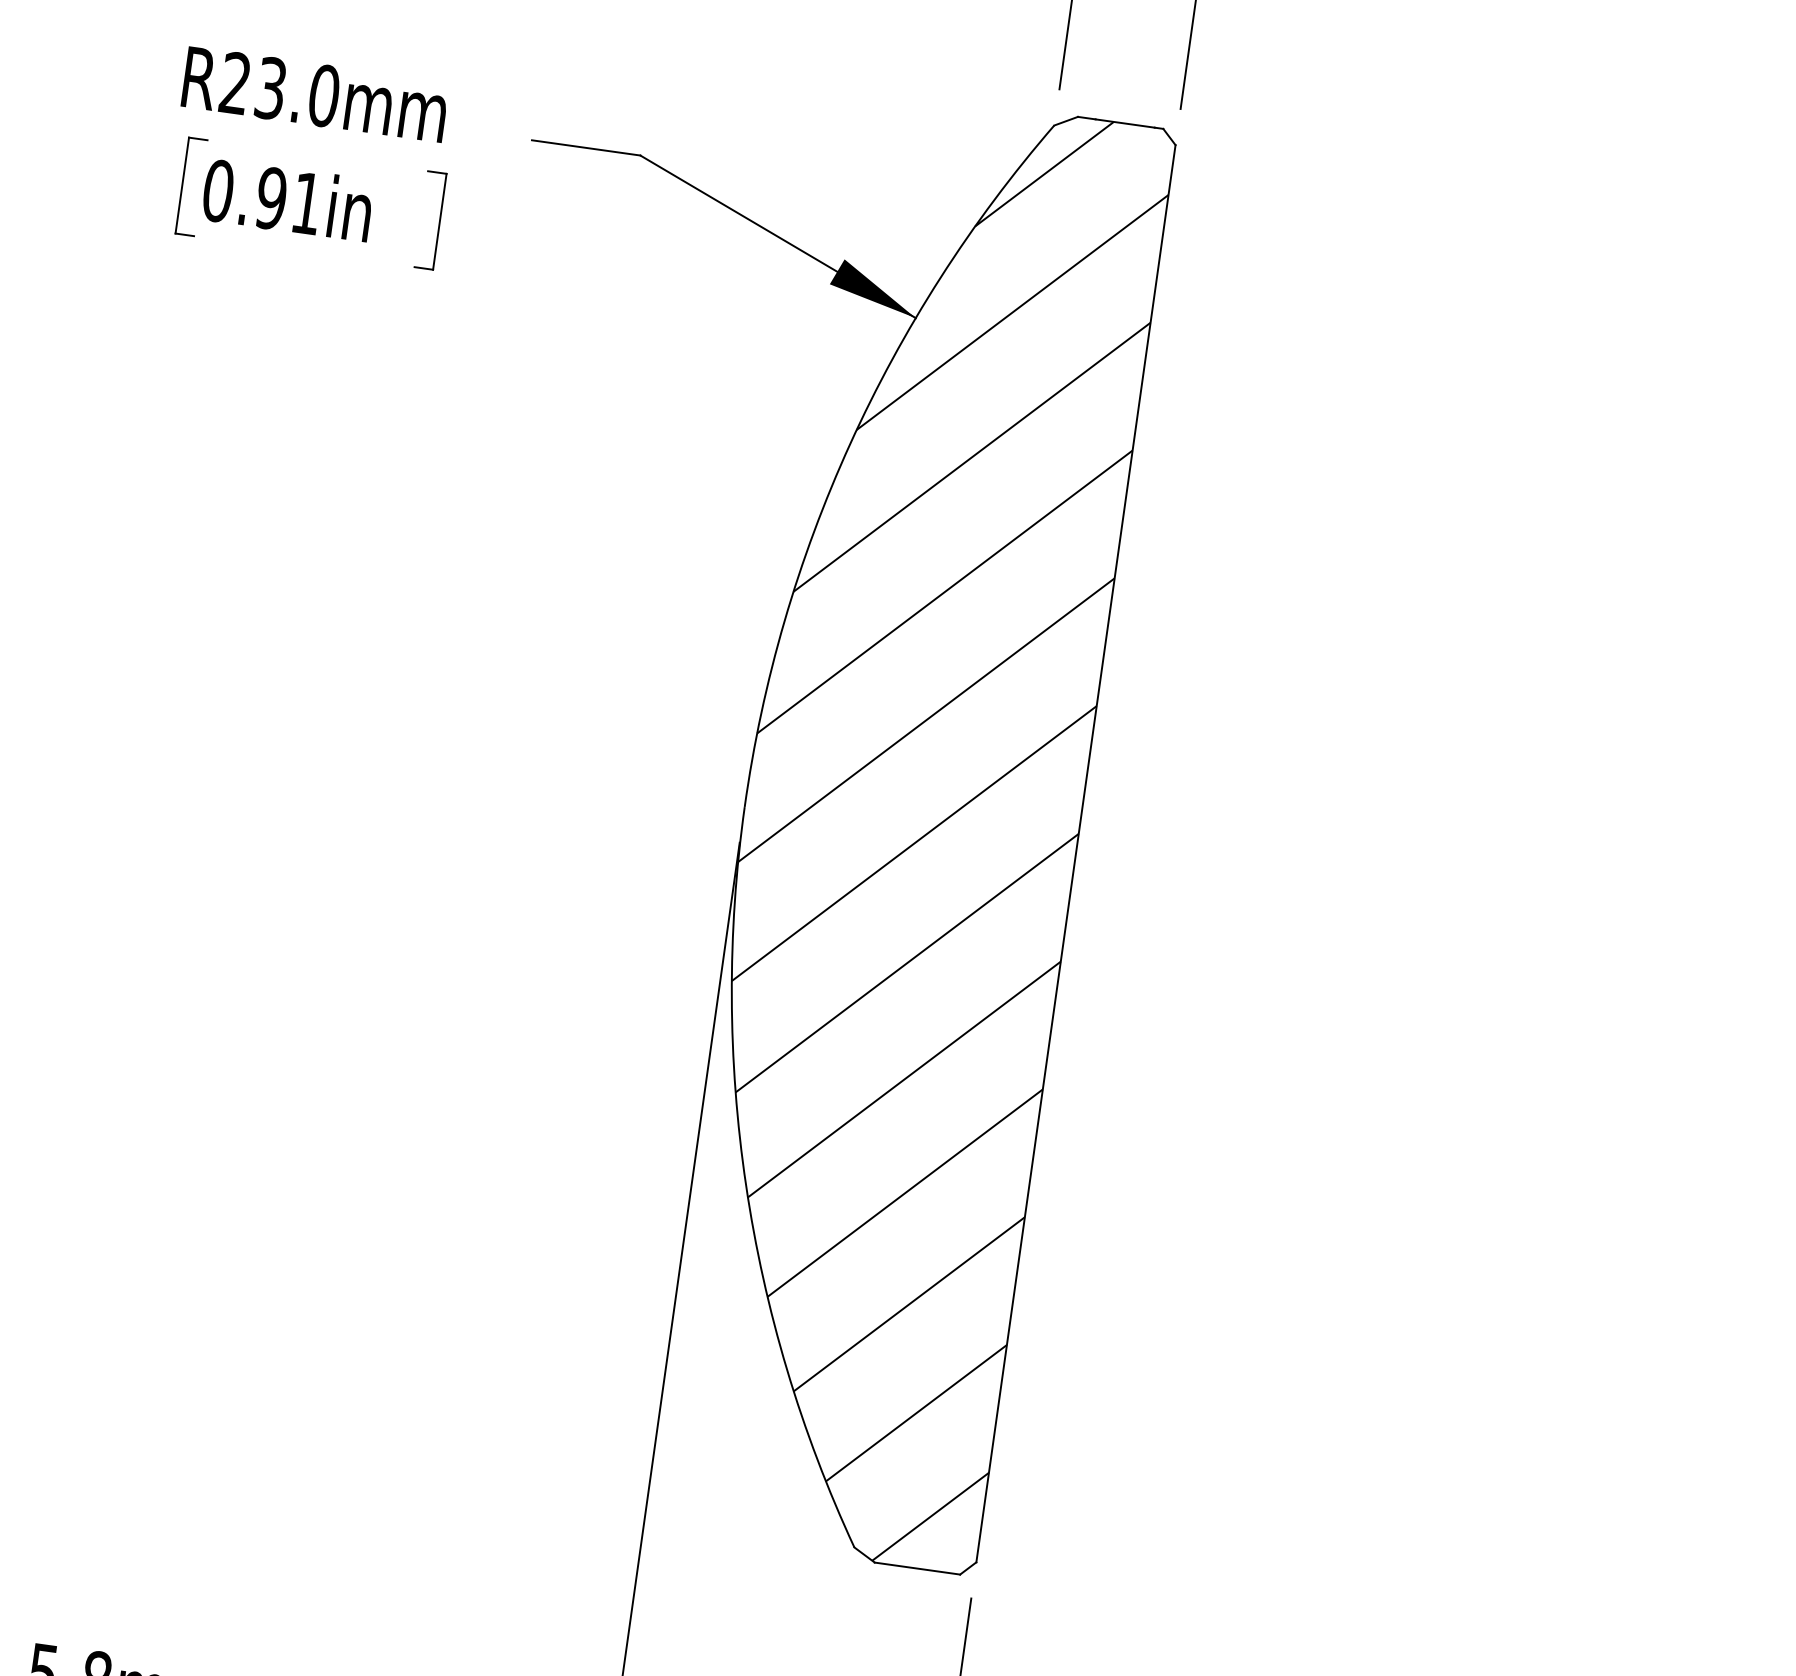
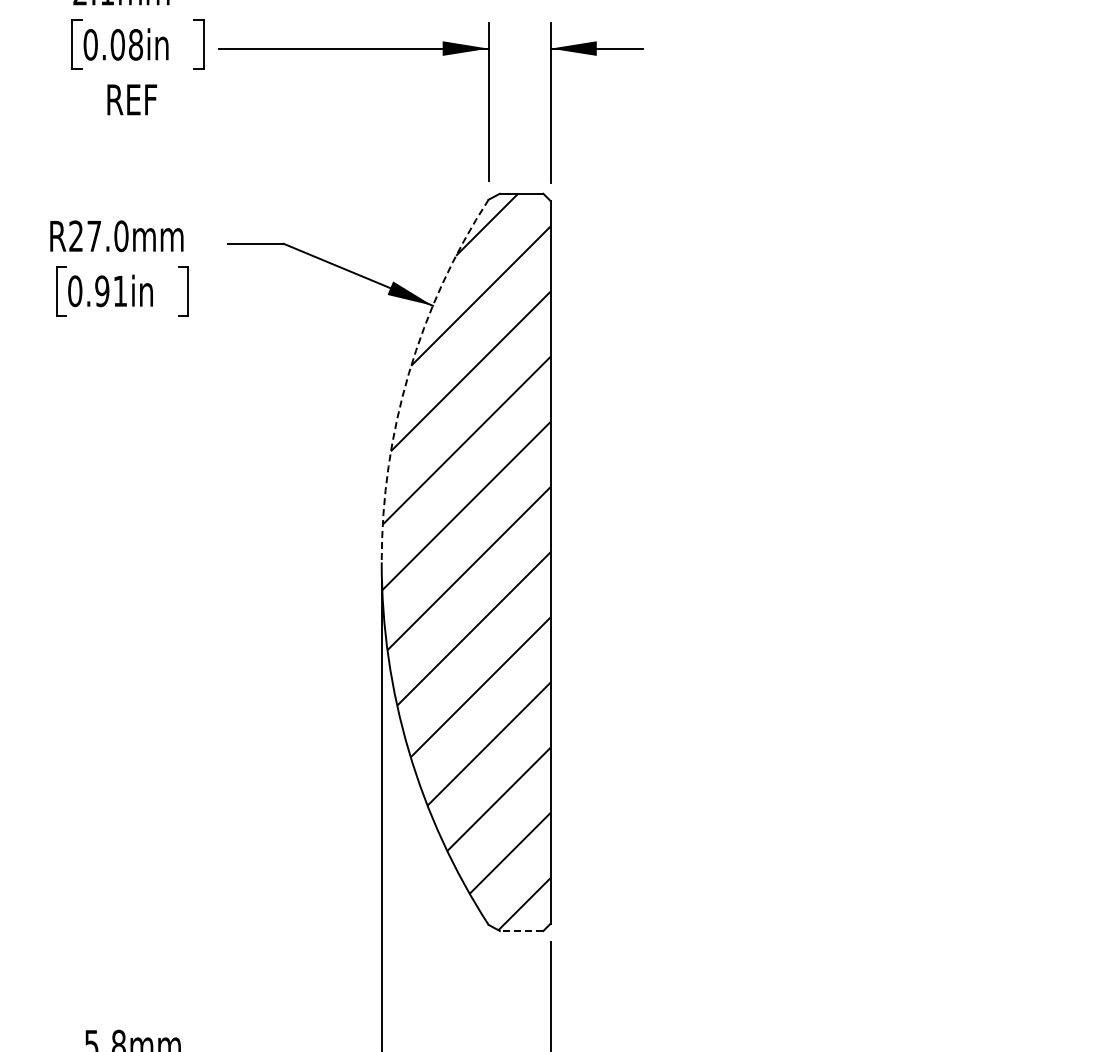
text: (271, 88) -> (94, 236), R23.0mm -> R27.0mm
arc: (849, 444) -> (408, 373), solid -> dashed
line: (917, 1567) -> (521, 930), solid -> dashed

